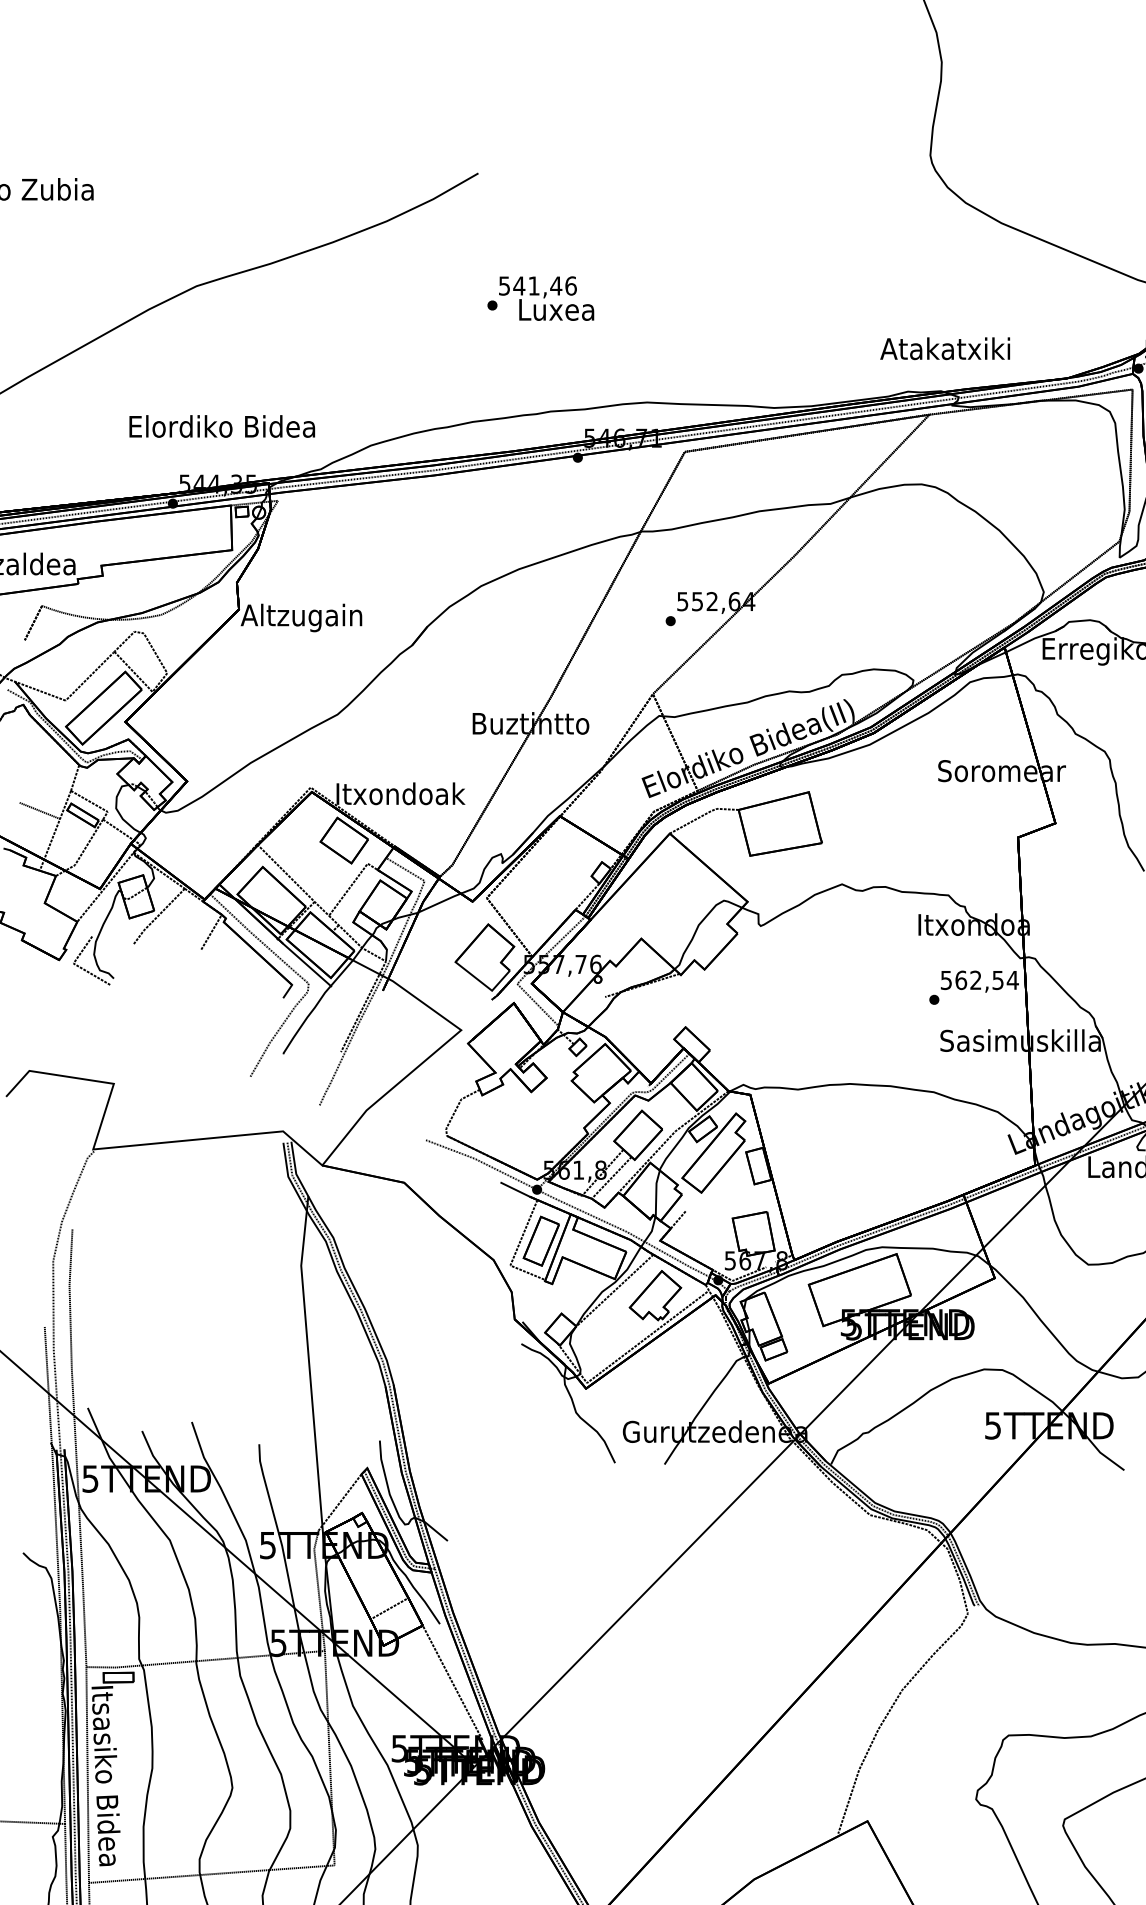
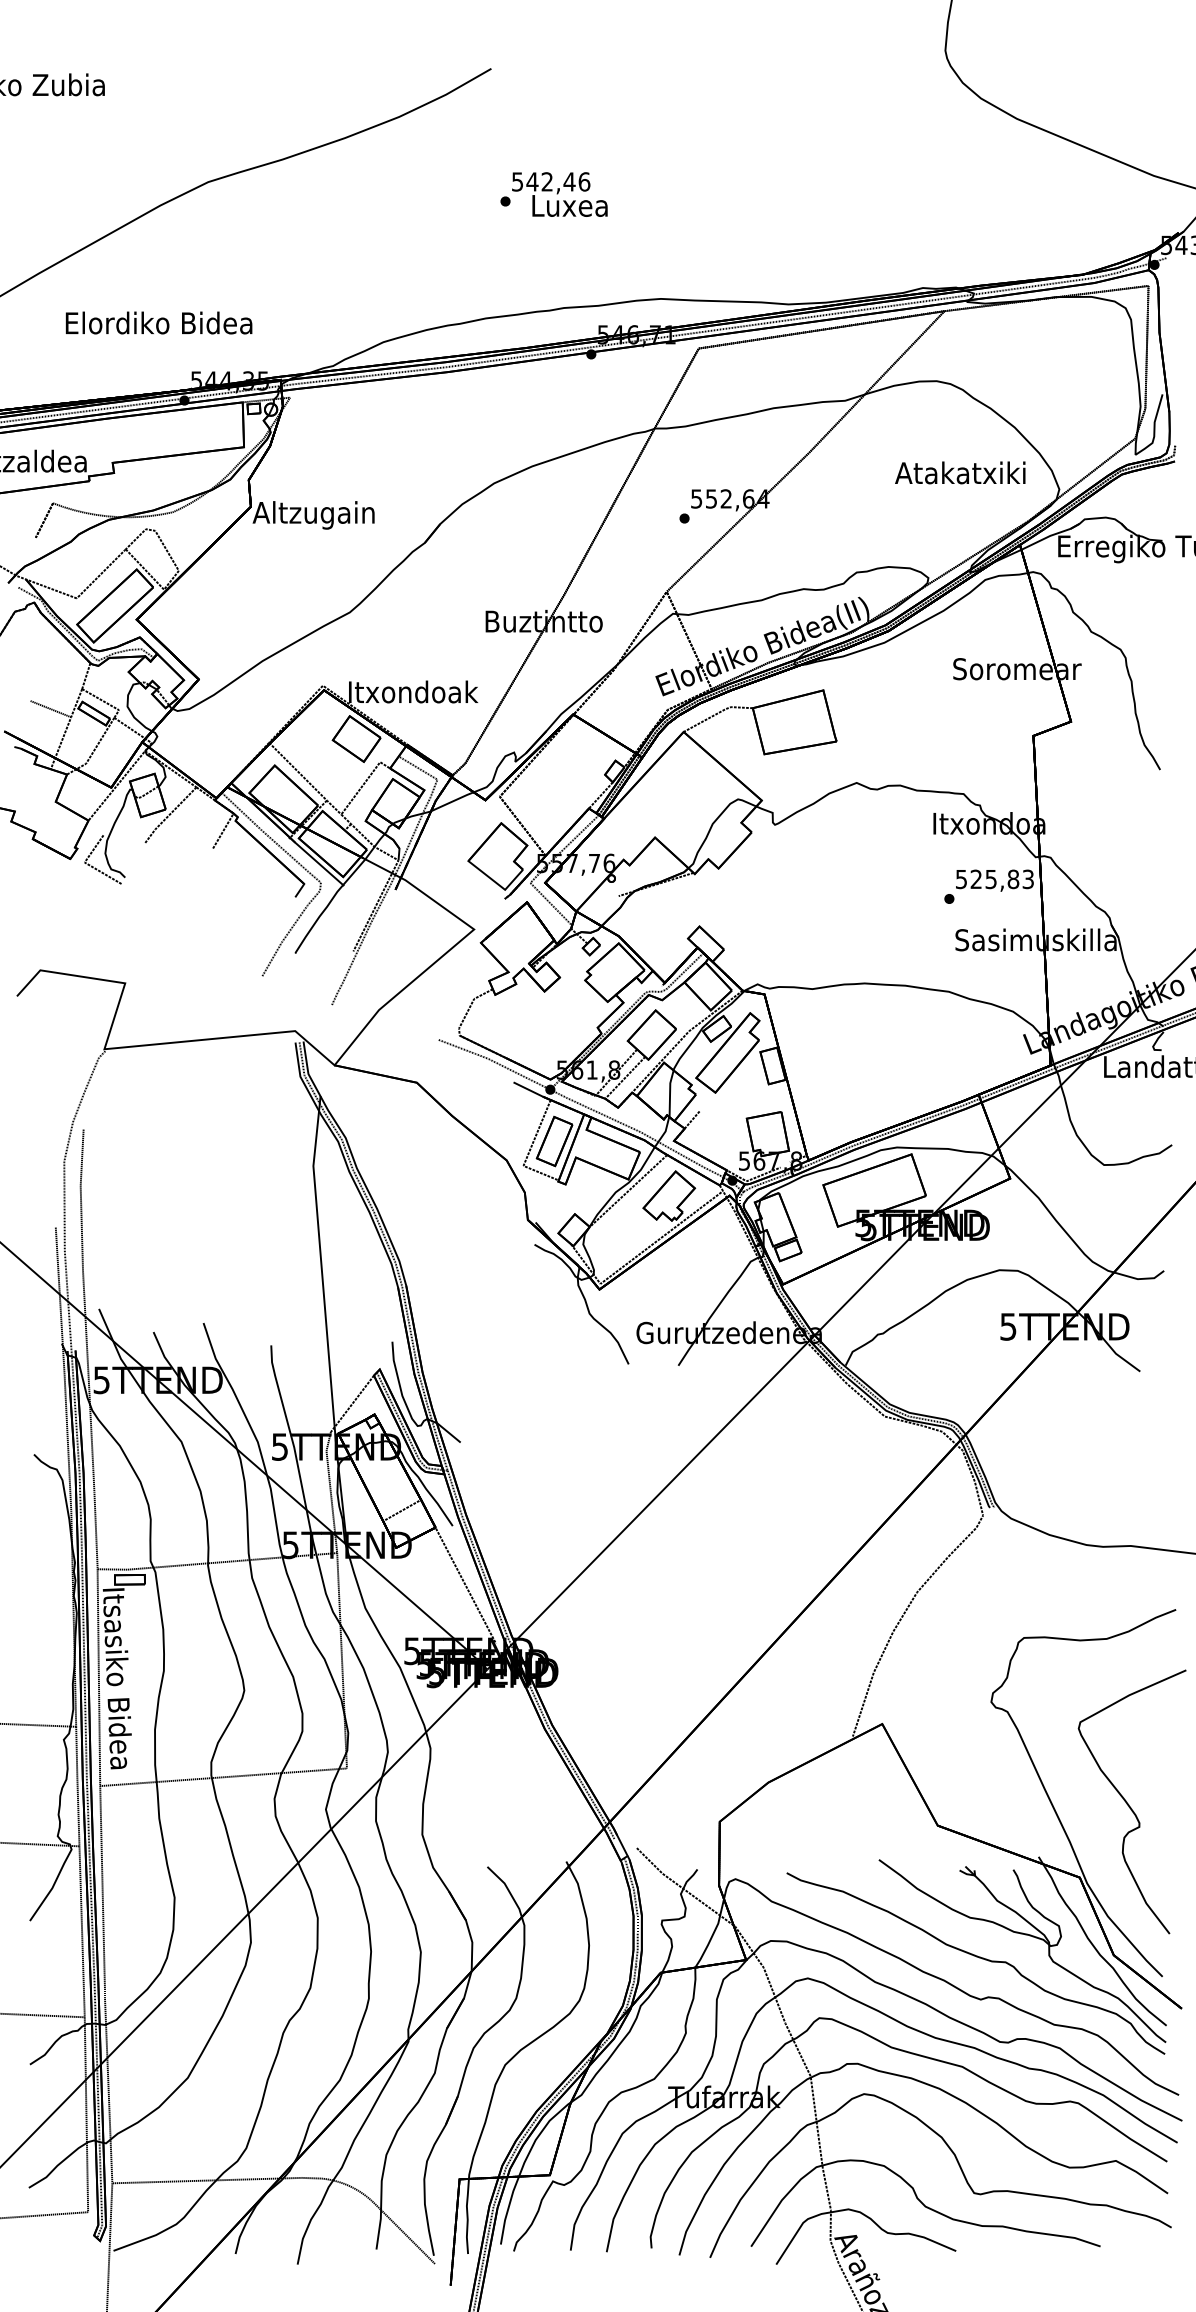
text: (533, 285) -> (546, 181), 541,46 -> 542,46
text: (945, 348) -> (960, 472), moved
text: (221, 425) -> (158, 322), moved
text: (987, 980) -> (1002, 879), 562,54 -> 525,83

